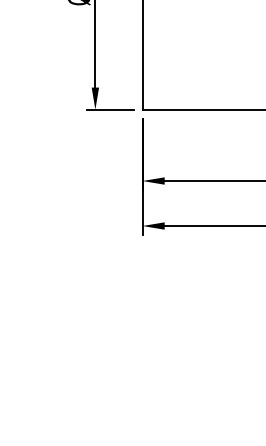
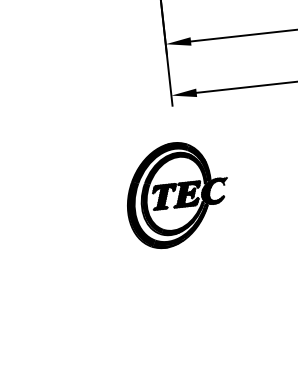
part: (138, 312) -> (177, 194), added

